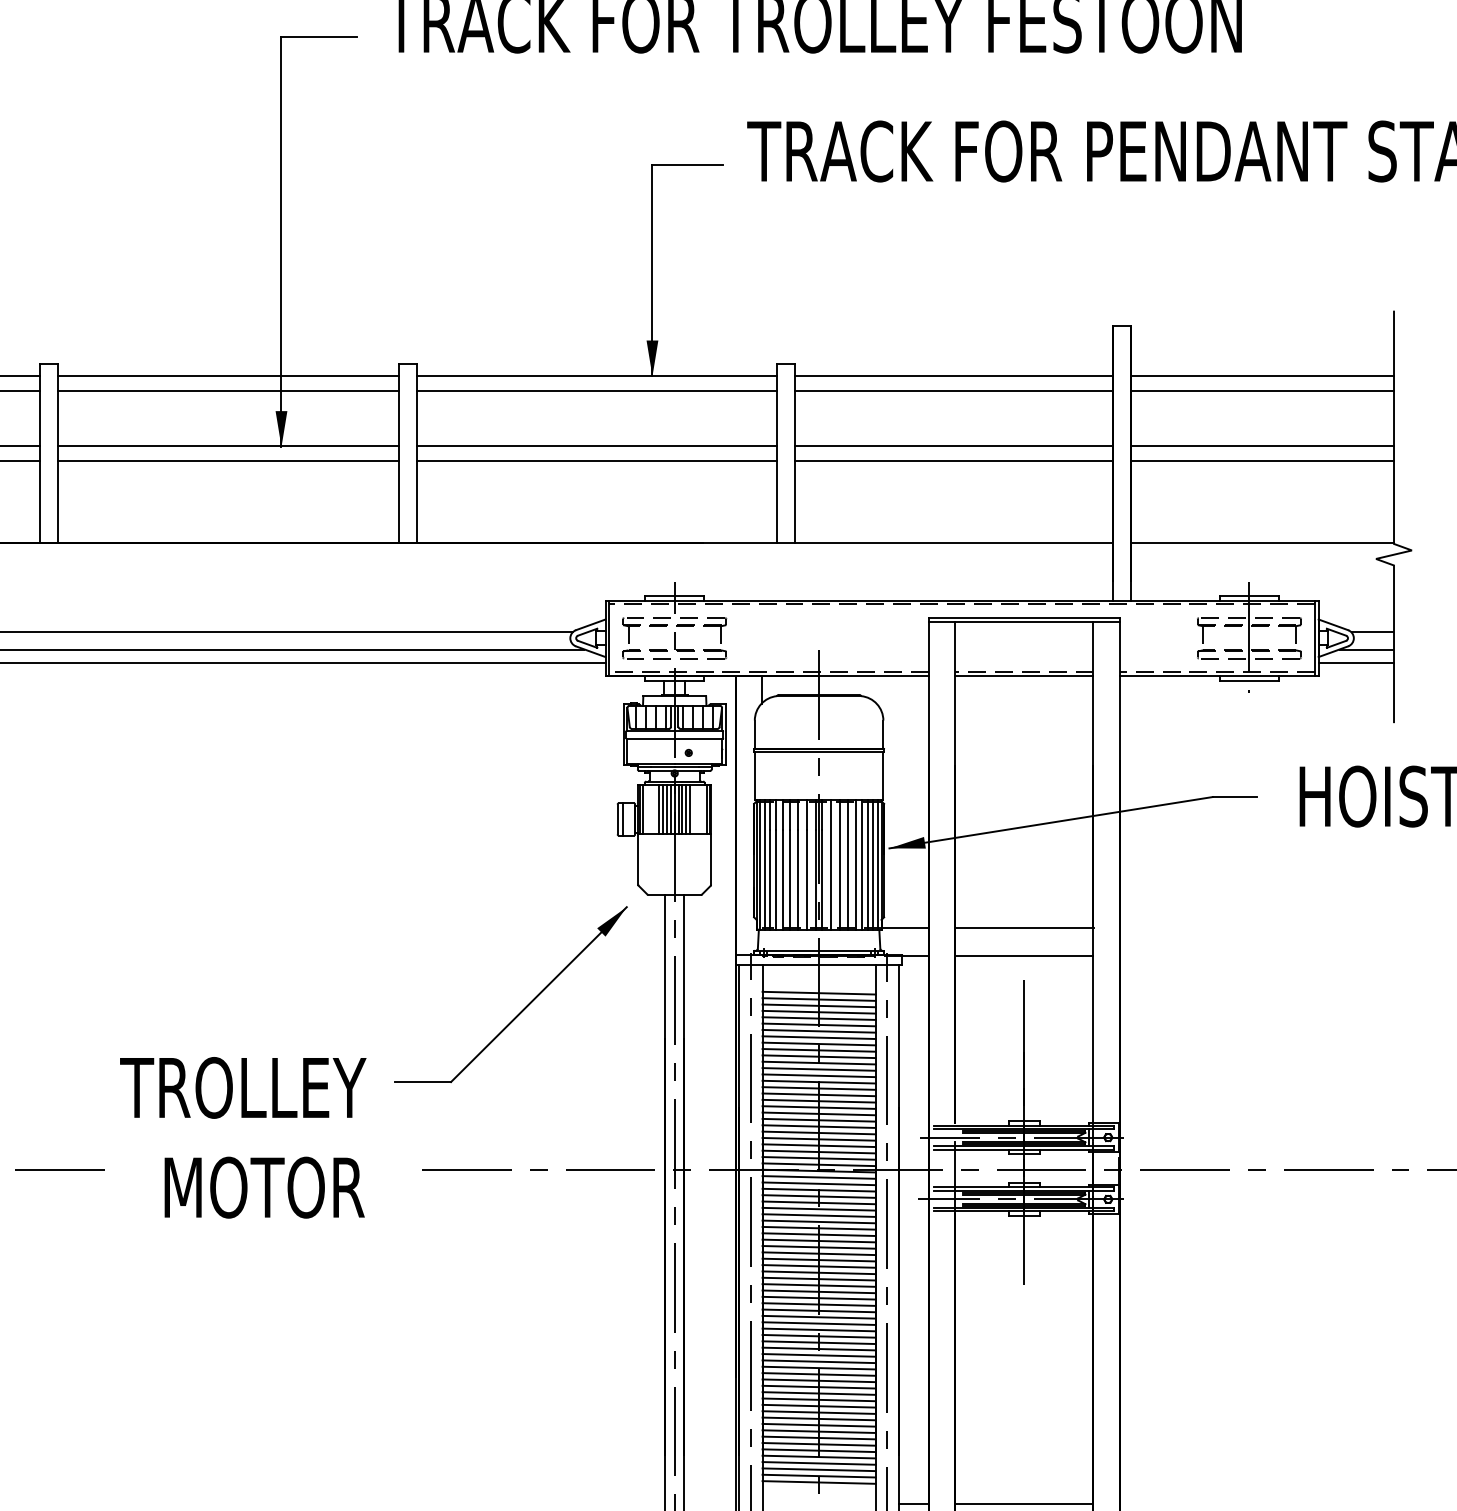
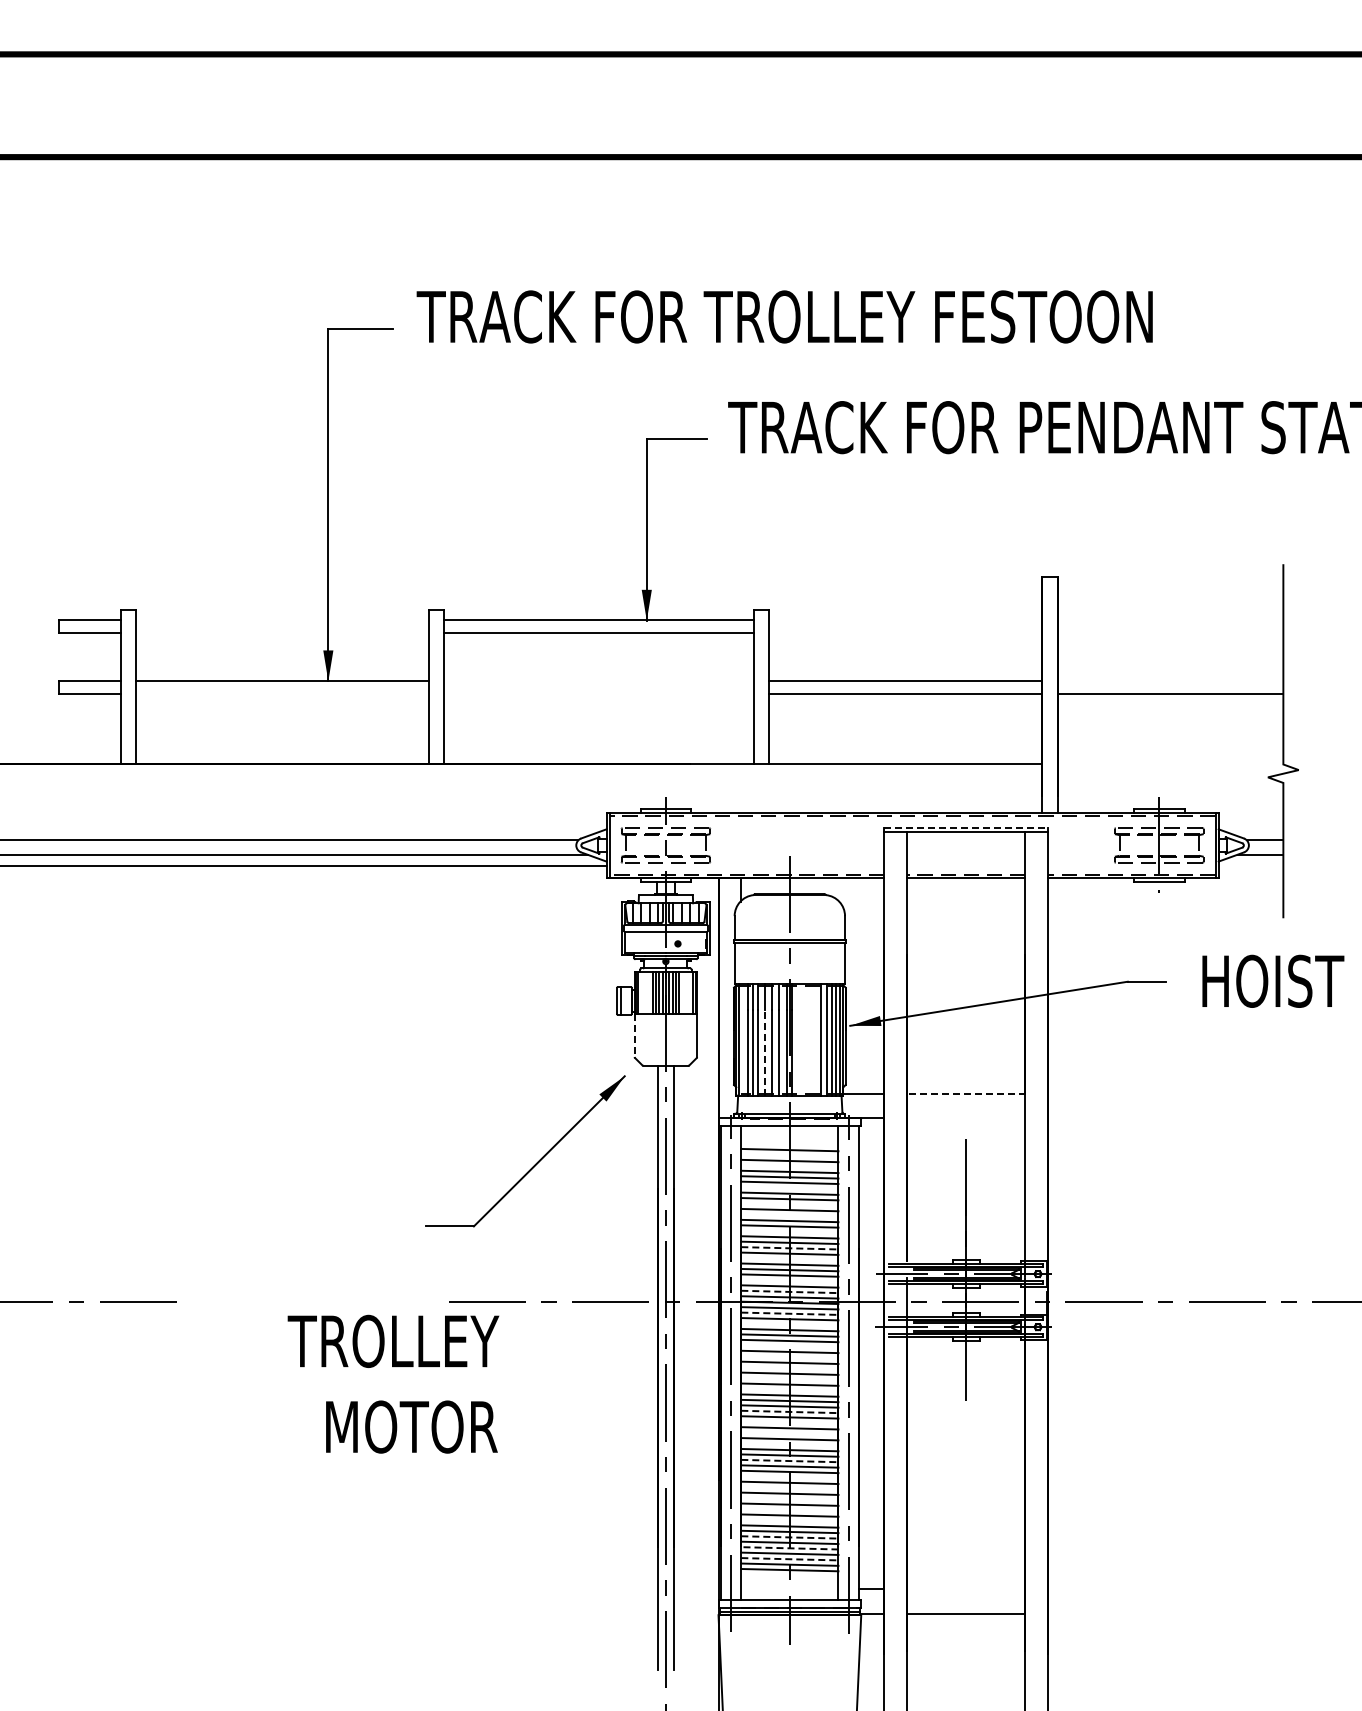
line: (228, 376) -> (282, 620), removed
line: (953, 376) -> (905, 620), removed
line: (1262, 376) -> (1170, 620), removed
line: (228, 390) -> (282, 632), removed
line: (953, 390) -> (905, 632), removed
line: (1262, 390) -> (1170, 632), removed
line: (596, 446) -> (598, 680), removed
line: (1262, 446) -> (1170, 680), removed
line: (228, 461) -> (282, 693), removed
line: (596, 461) -> (598, 693), removed
line: (1262, 542) -> (1170, 763), removed
line: (1024, 617) -> (966, 827), solid -> dashed
line: (1355, 662) -> (1250, 866), removed
line: (638, 859) -> (634, 1035), solid -> dashed
line: (765, 864) -> (743, 1039), removed
line: (831, 864) -> (800, 1039), removed
line: (839, 864) -> (807, 1039), removed
line: (847, 864) -> (814, 1039), removed
line: (789, 879) -> (764, 1052), solid -> dashed
line: (1024, 928) -> (966, 1094), solid -> dashed
line: (1023, 956) -> (965, 1118), removed
line: (818, 999) -> (789, 1155), removed
line: (818, 1012) -> (789, 1166), removed
line: (818, 1037) -> (789, 1188), removed
line: (818, 1056) -> (789, 1204), removed
line: (818, 1069) -> (789, 1215), removed
line: (818, 1087) -> (789, 1231), removed
line: (818, 1107) -> (789, 1248), solid -> dashed
line: (818, 1120) -> (789, 1259), removed
text: (243, 1136) -> (393, 1383), moved
line: (818, 1145) -> (789, 1280), removed
line: (818, 1157) -> (789, 1291), solid -> dashed
line: (818, 1183) -> (789, 1313), solid -> dashed
line: (818, 1196) -> (789, 1324), removed
line: (818, 1221) -> (789, 1346), removed
line: (818, 1234) -> (789, 1357), removed
line: (818, 1247) -> (789, 1368), removed
line: (818, 1260) -> (789, 1379), removed
line: (818, 1272) -> (789, 1389), removed
line: (818, 1297) -> (789, 1411), solid -> dashed
line: (818, 1310) -> (789, 1422), removed
line: (818, 1323) -> (789, 1433), removed
line: (818, 1336) -> (789, 1444), removed
line: (818, 1355) -> (789, 1461), solid -> dashed
line: (818, 1374) -> (789, 1477), removed
line: (818, 1387) -> (789, 1488), removed
line: (818, 1400) -> (789, 1499), removed
line: (818, 1411) -> (789, 1509), removed
line: (818, 1424) -> (789, 1520), removed
line: (818, 1444) -> (789, 1537), solid -> dashed
line: (818, 1457) -> (789, 1548), solid -> dashed
line: (818, 1470) -> (789, 1559), solid -> dashed
line: (1023, 1503) -> (965, 1588), removed

